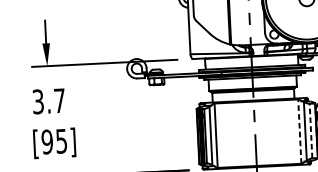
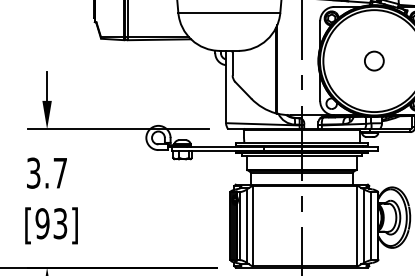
line: (311, 130) -> (371, 225), dashed -> solid
line: (299, 131) -> (357, 225), dashed -> solid
text: (61, 141) -> (60, 223), [95] -> [93]

